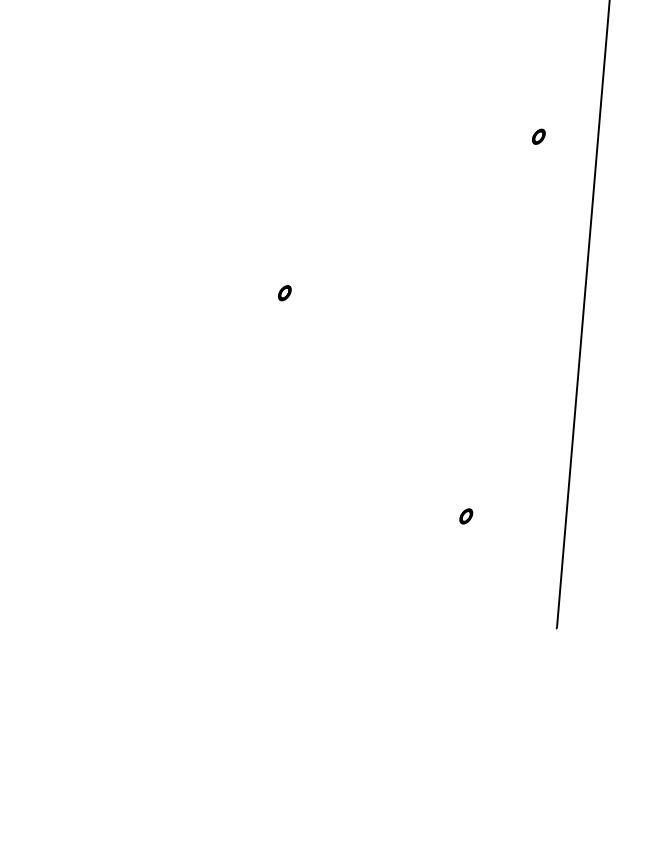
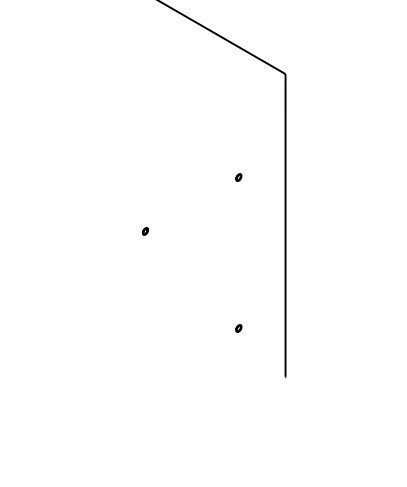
part: (538, 136) -> (238, 177), moved

